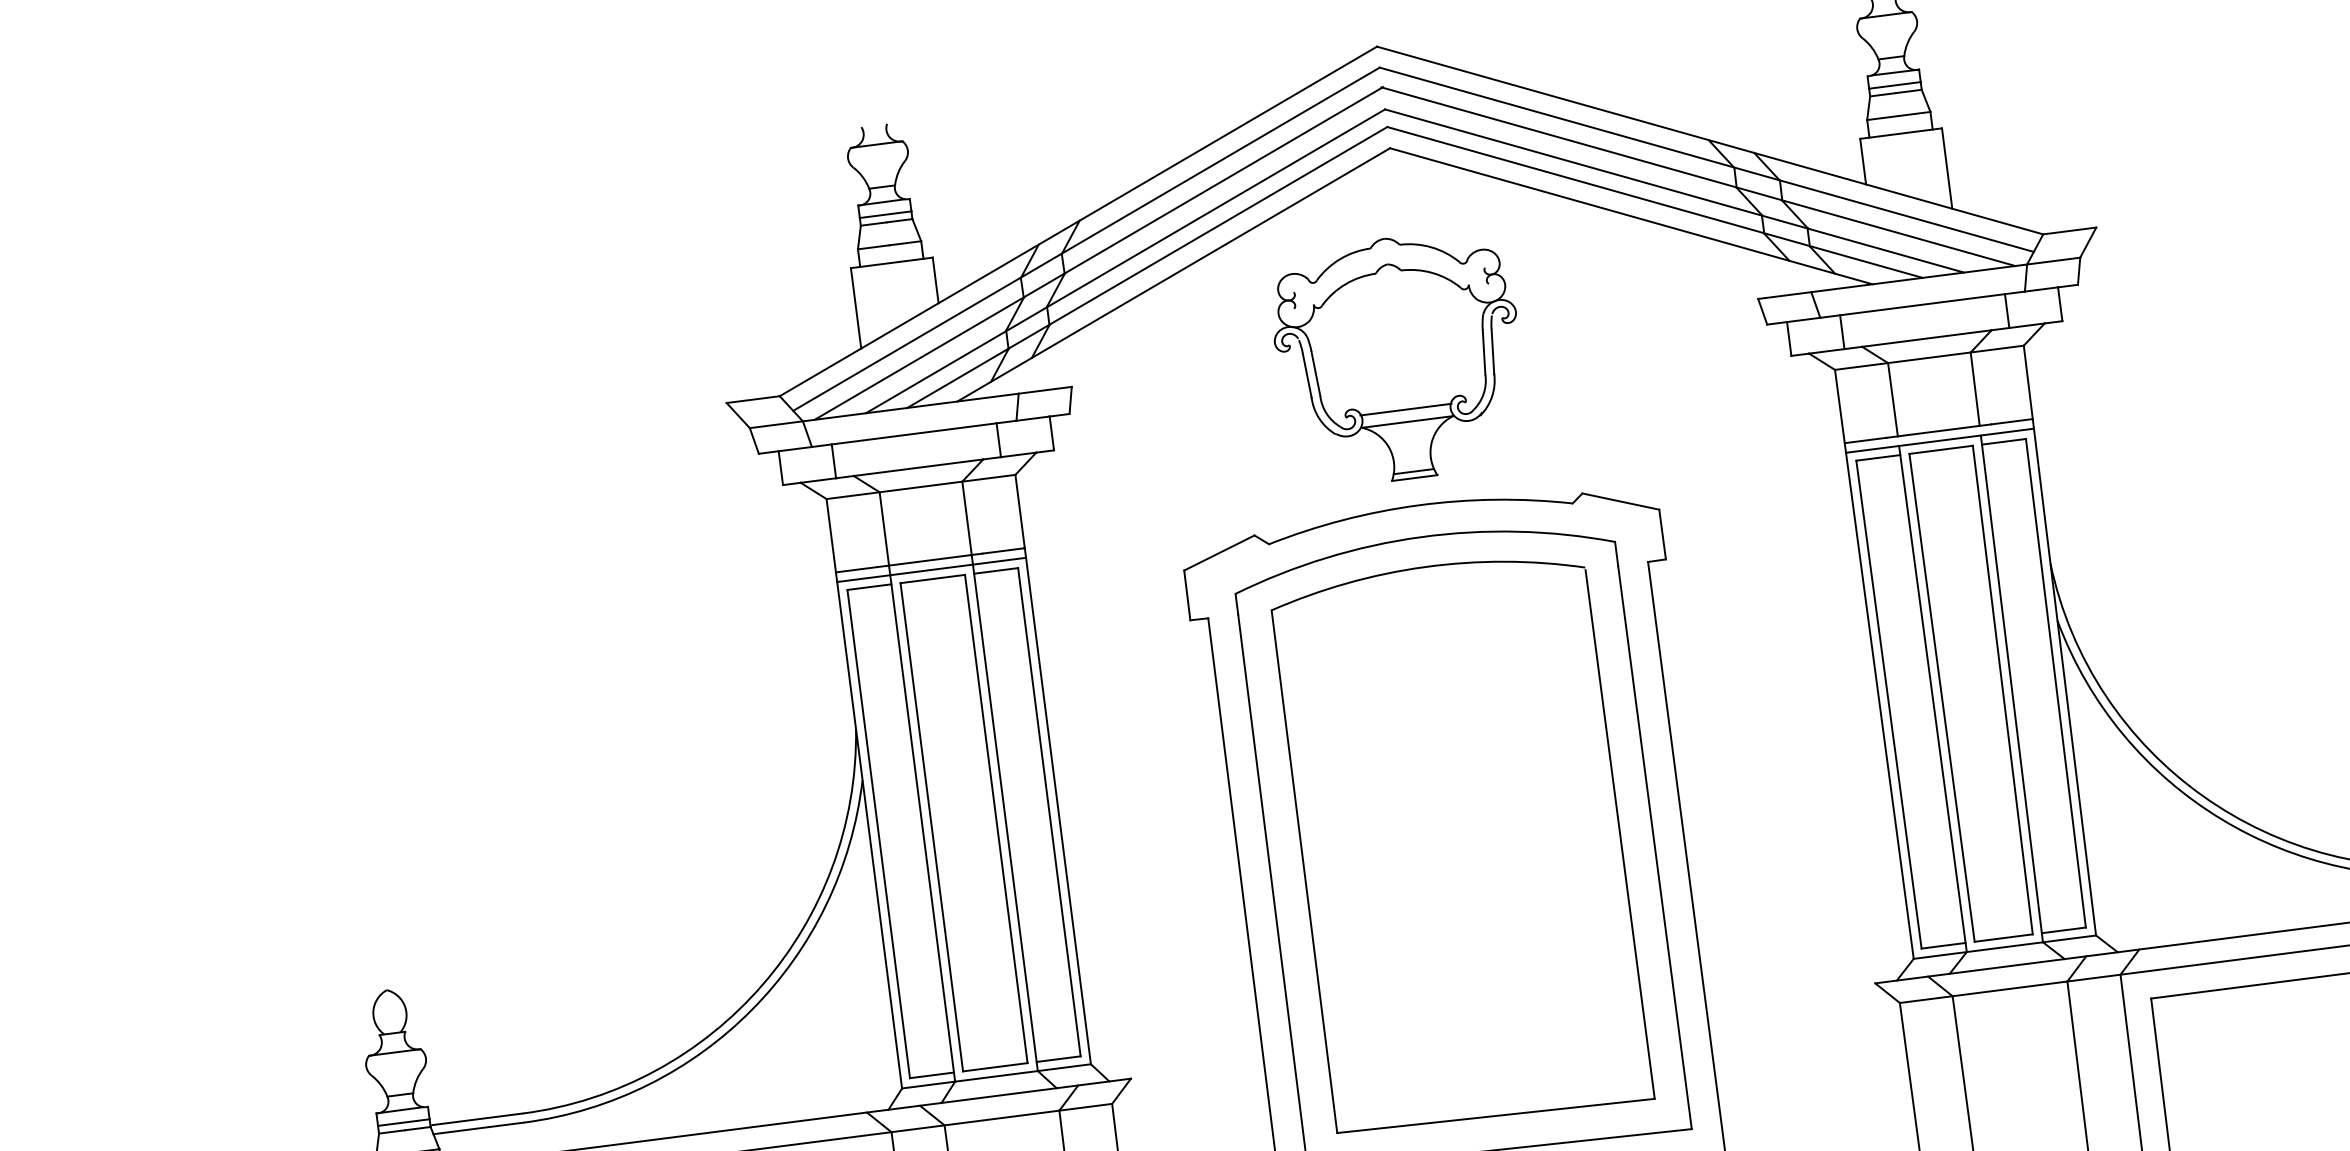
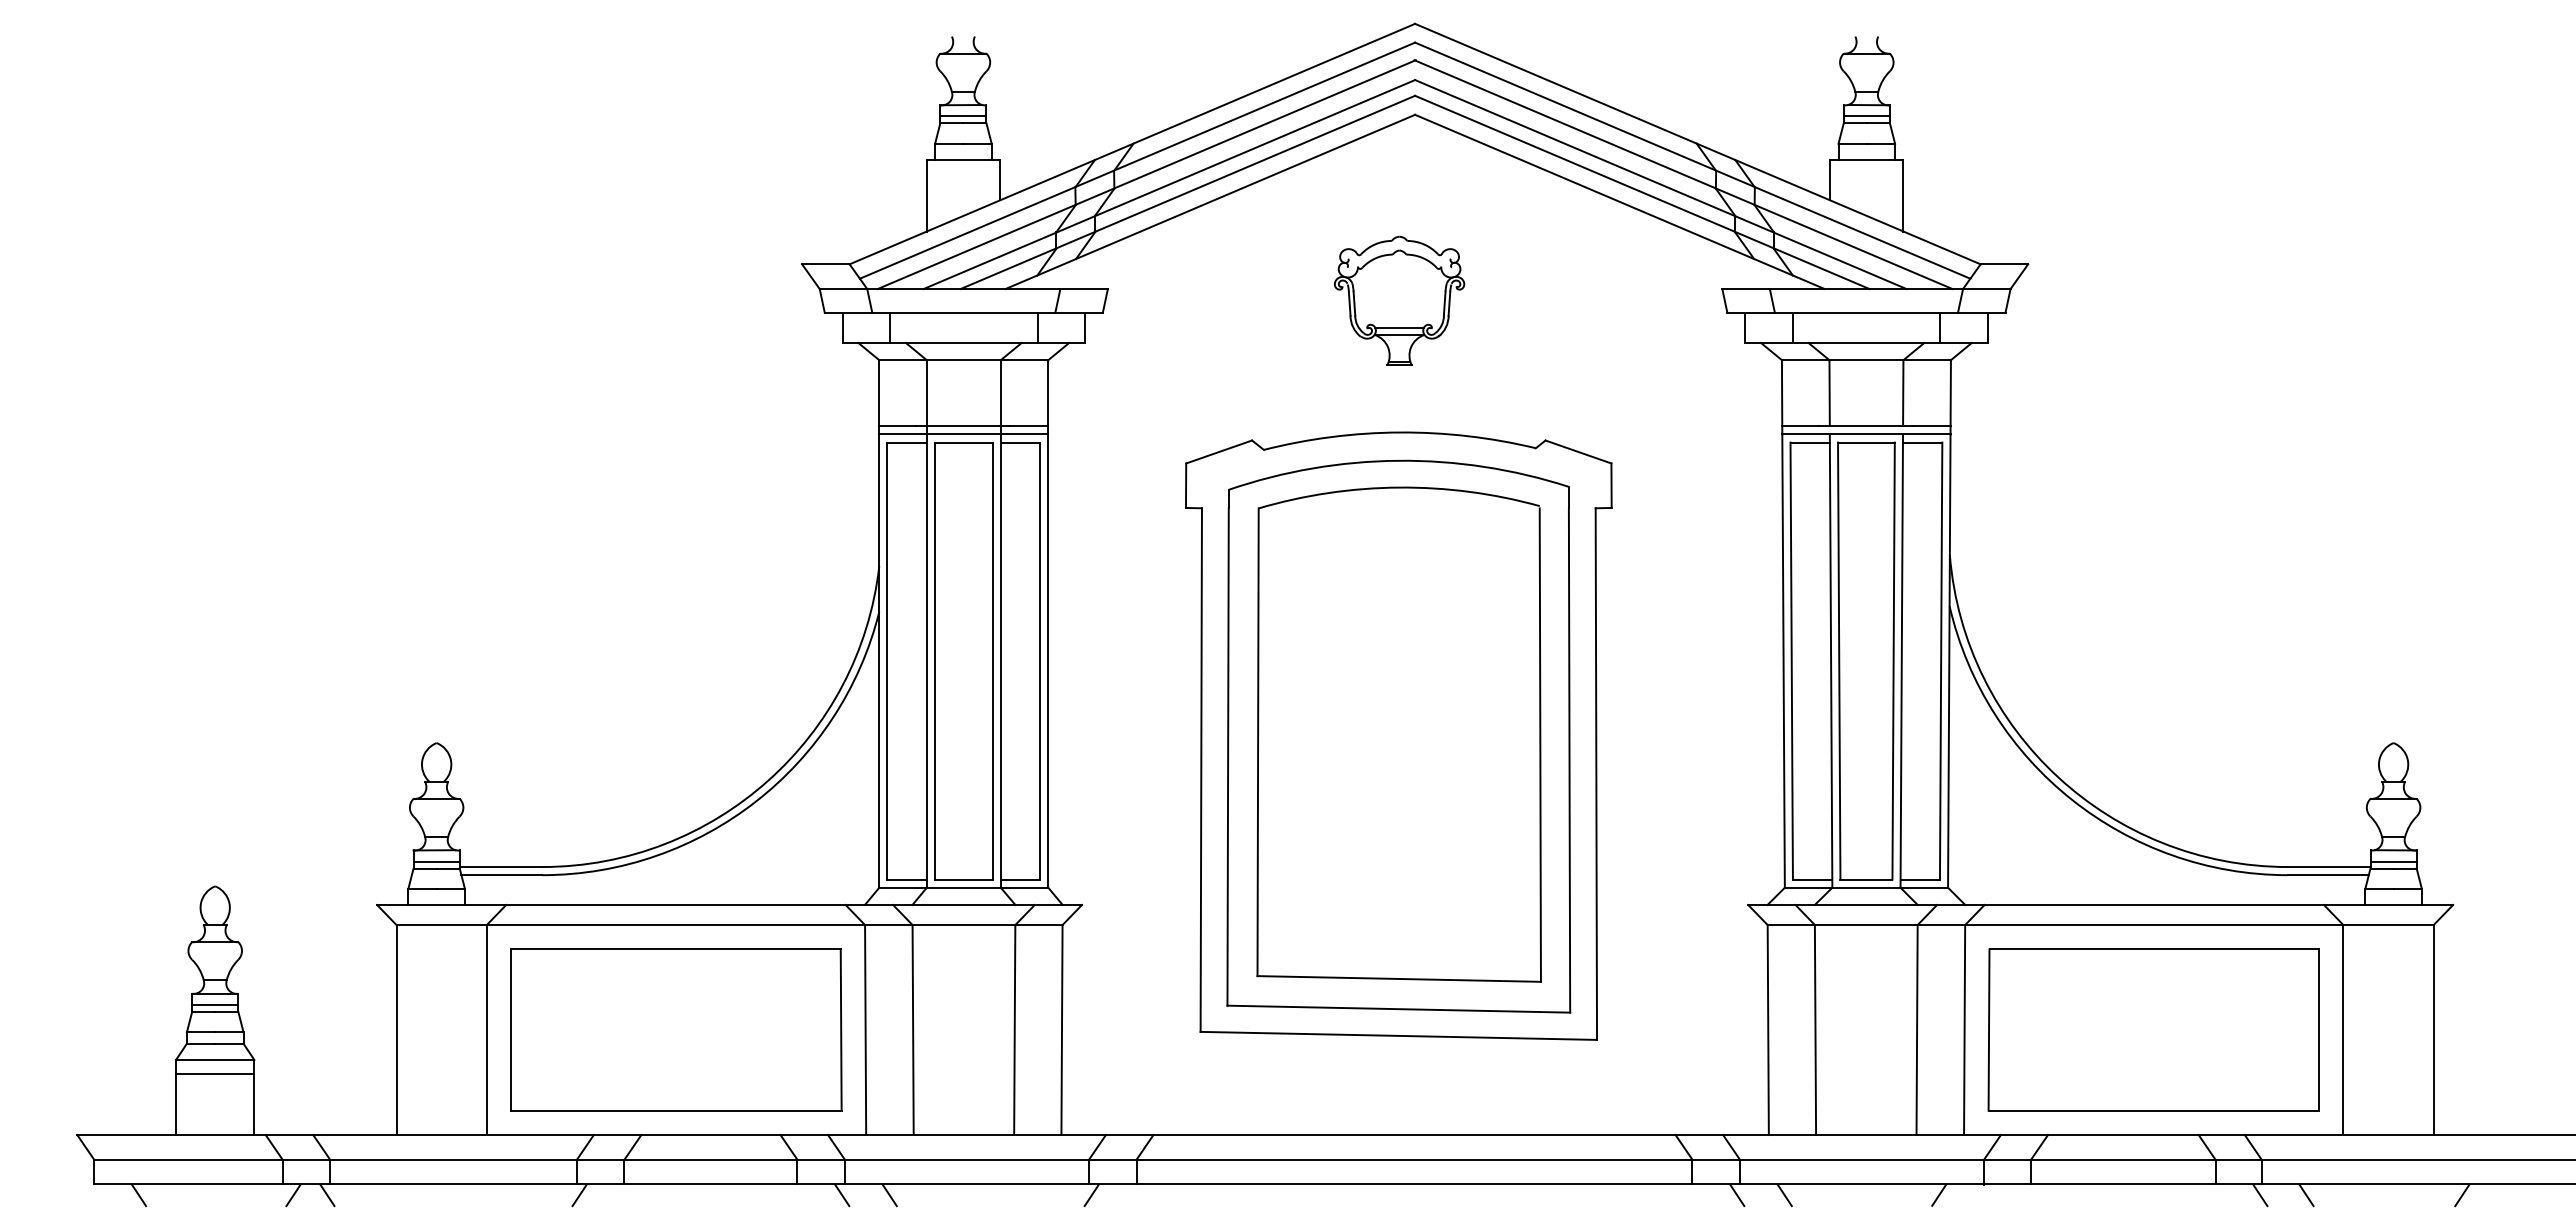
part: (1399, 357) -> (1399, 300), size x0.6

